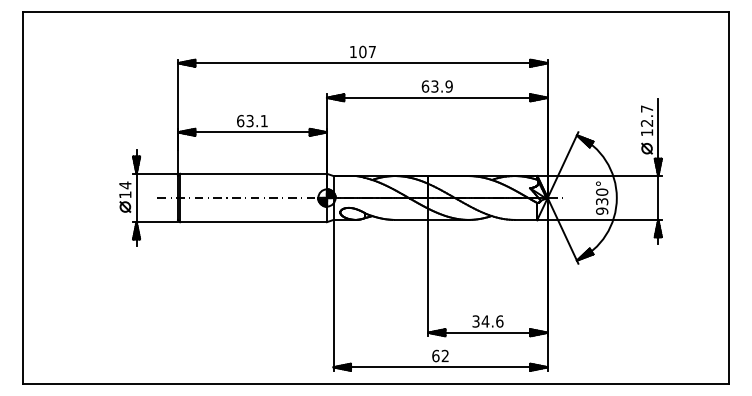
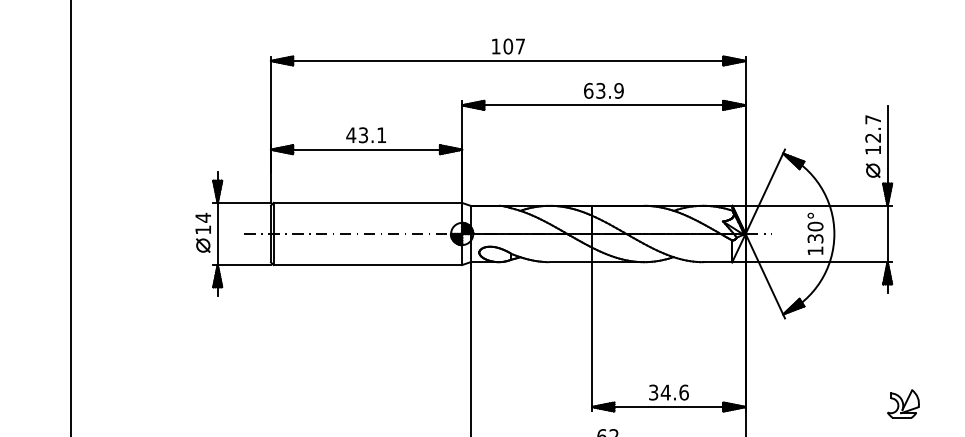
text: (240, 120) -> (351, 134), 63.1 -> 43.1
text: (602, 210) -> (815, 250), 930° -> 130°
part: (670, 329) -> (903, 402), added

